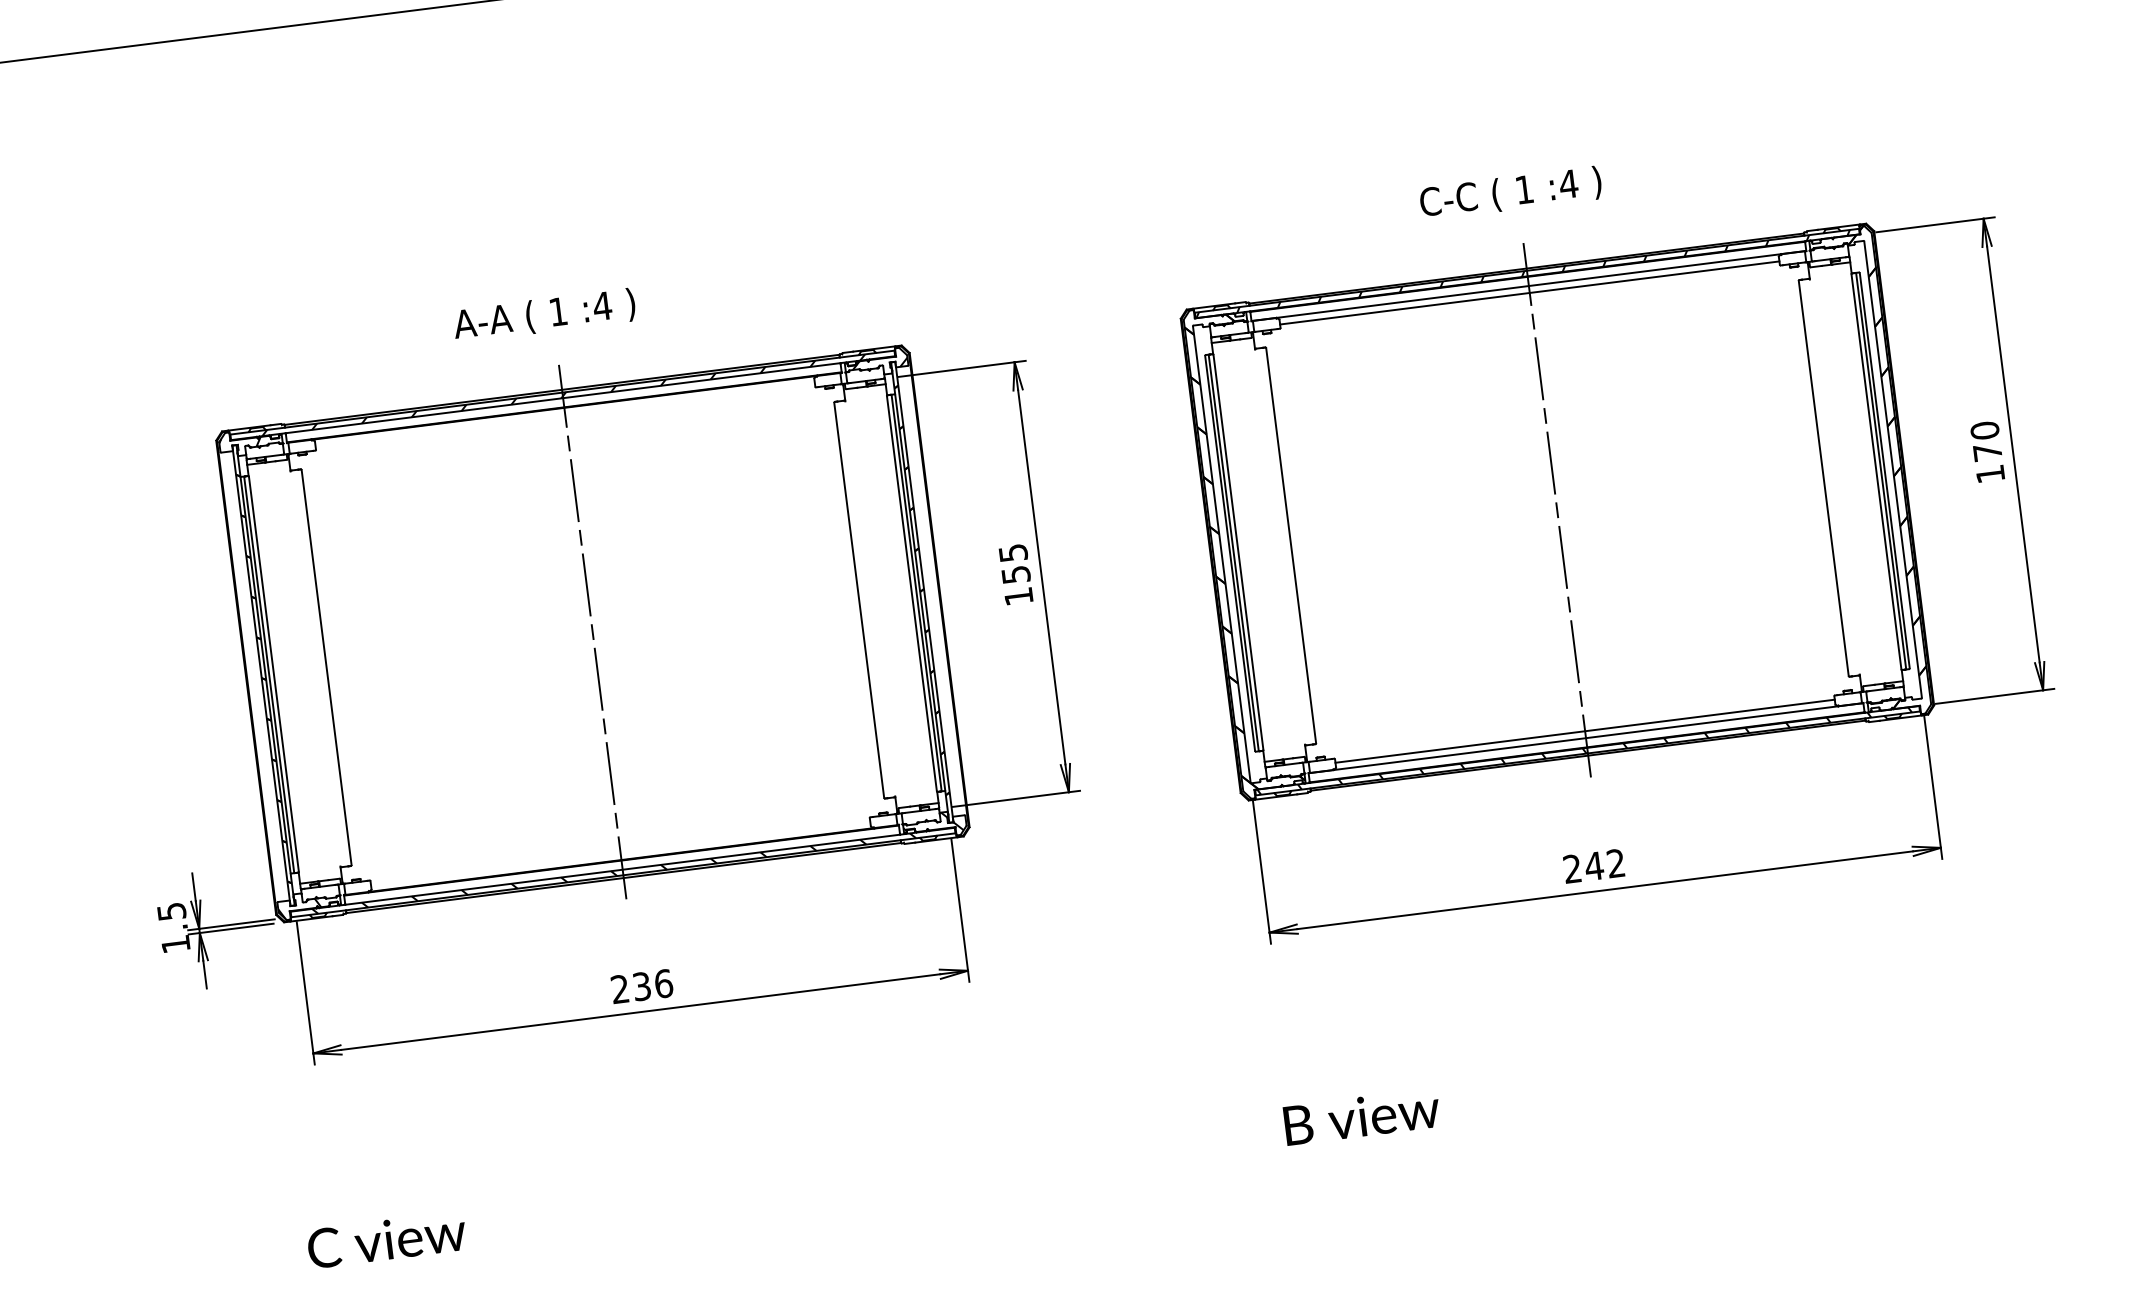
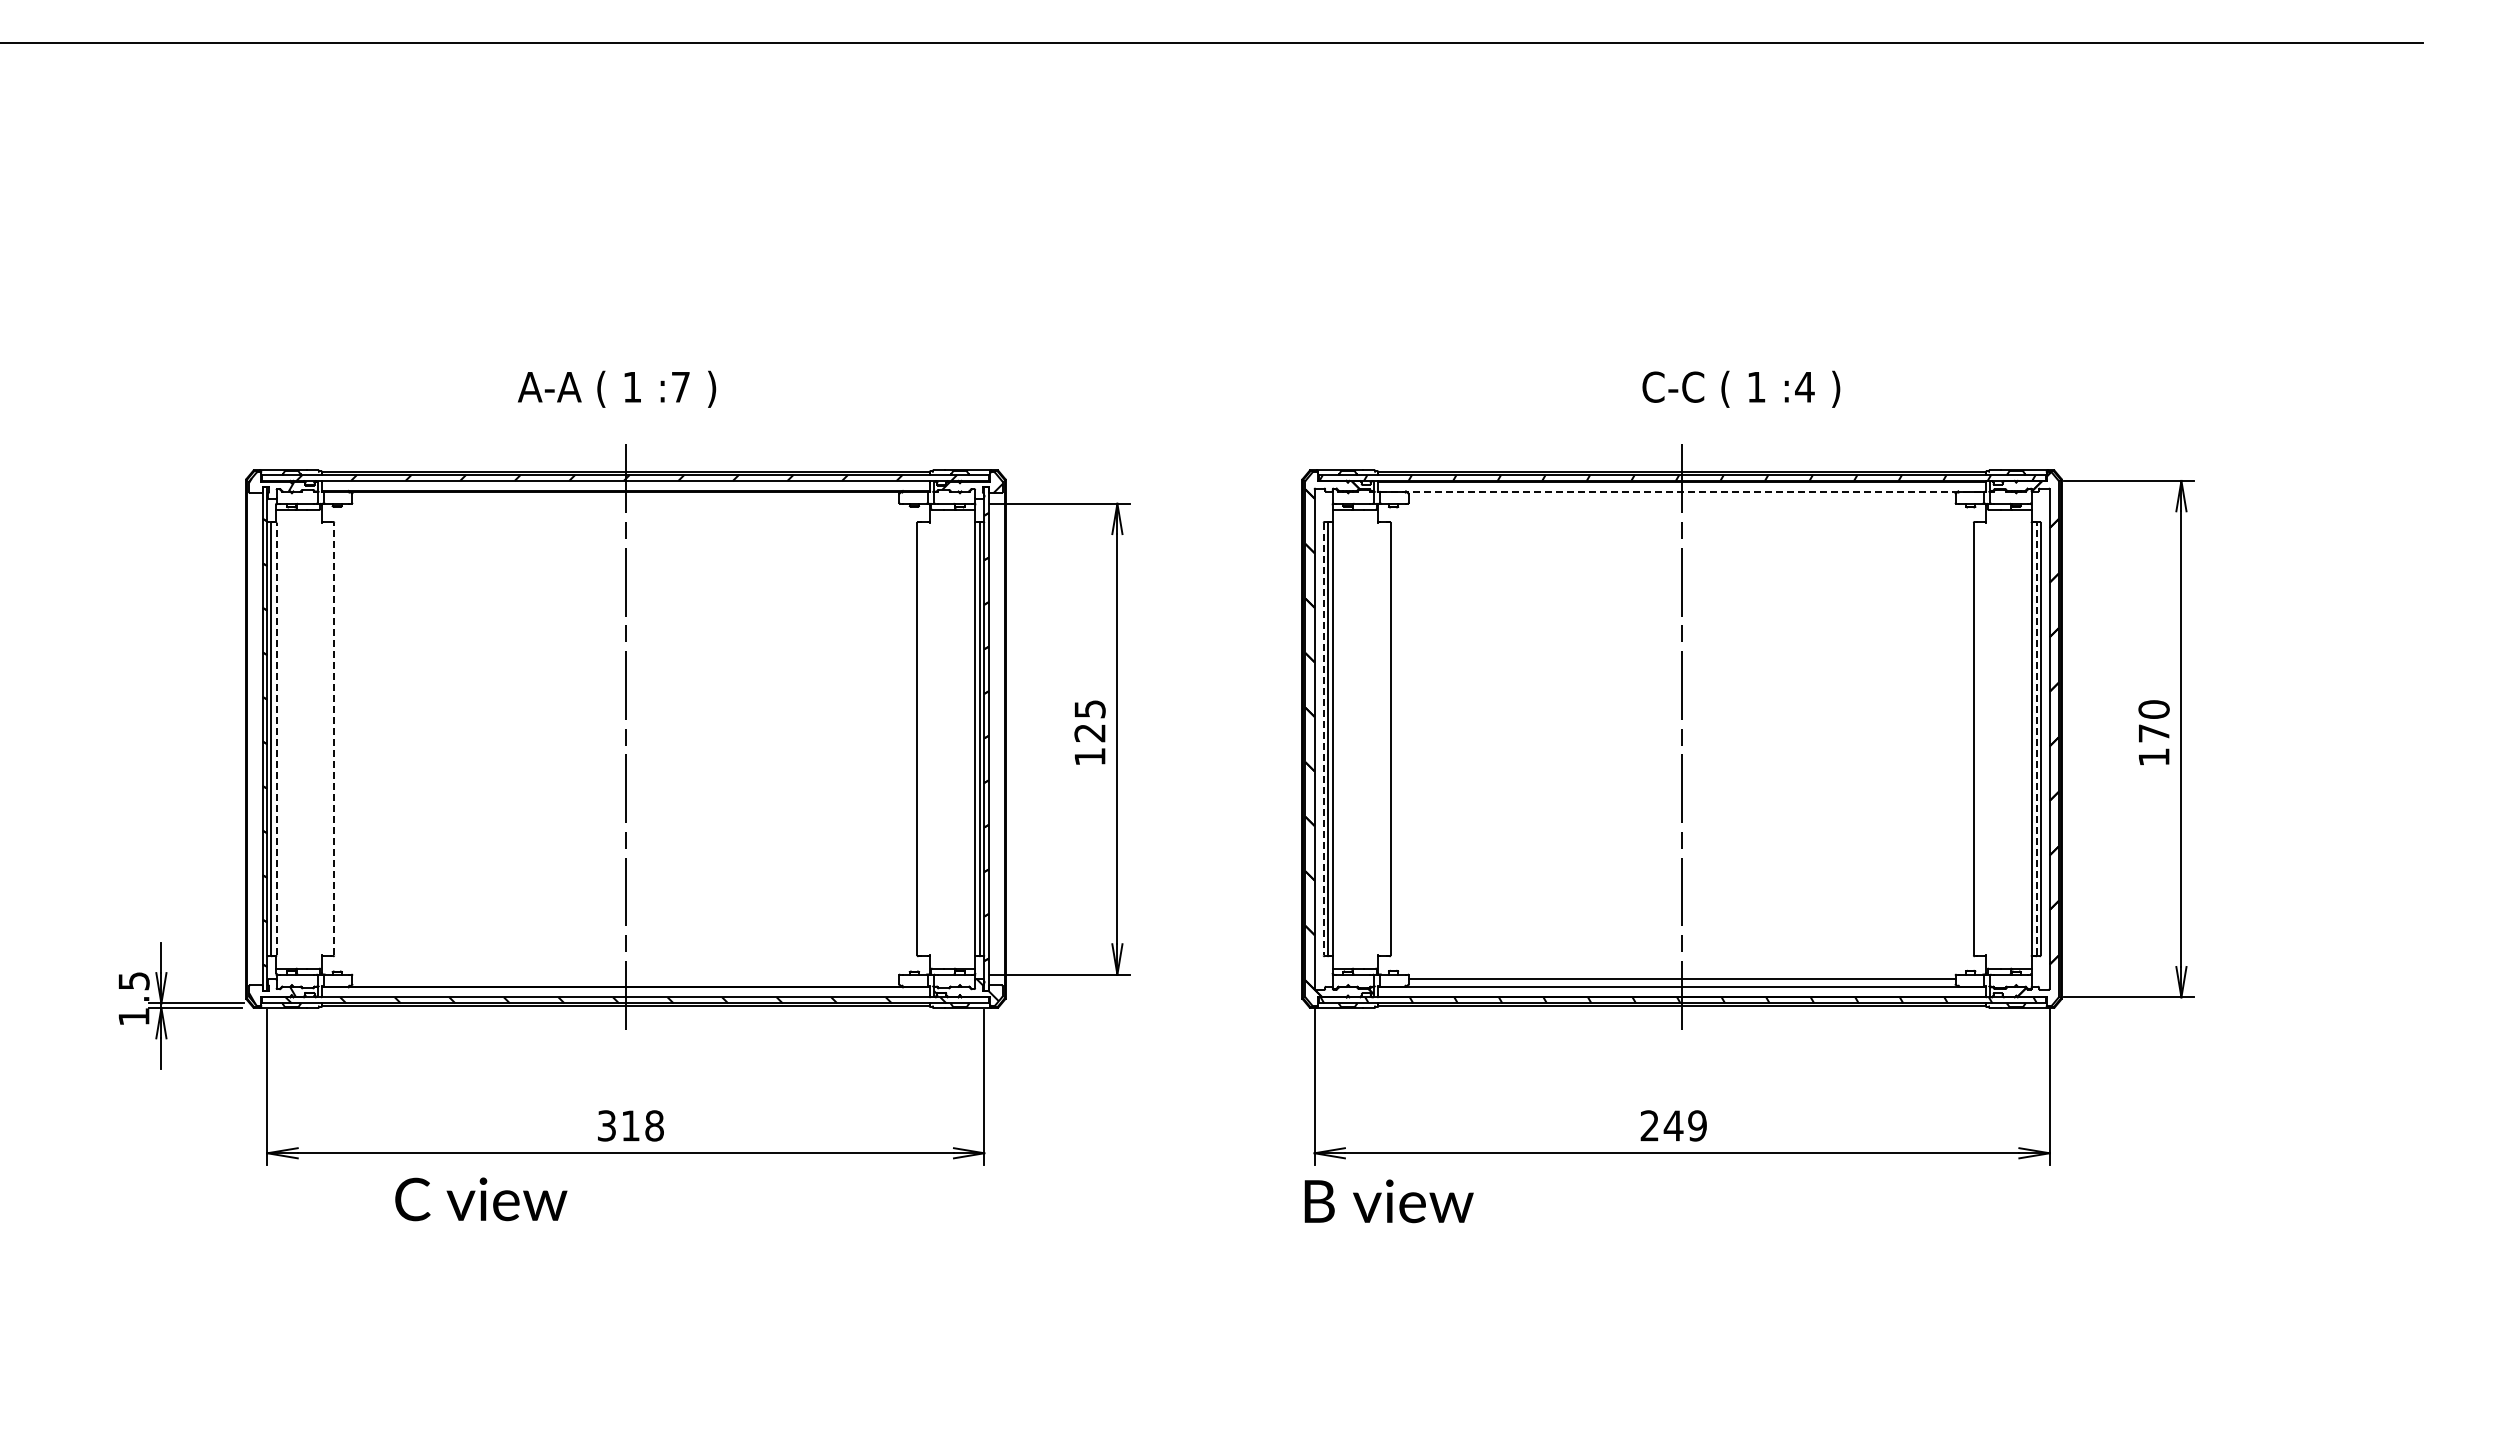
text: (1510, 192) -> (1741, 388), moved
line: (1529, 285) -> (1682, 491), solid -> dashed
line: (1529, 293) -> (1681, 499), removed
text: (602, 306) -> (680, 387), :4 -> :7
line: (1880, 470) -> (2036, 738), solid -> dashed
line: (1229, 553) -> (1323, 739), solid -> dashed
text: (1015, 575) -> (1089, 733), 155 -> 125
line: (326, 666) -> (334, 738), solid -> dashed
line: (273, 673) -> (276, 738), solid -> dashed
text: (1616, 863) -> (1697, 1125), 242 -> 249
text: (641, 986) -> (630, 1125), 236 -> 318
text: (1361, 1117) -> (1388, 1201), moved
text: (387, 1240) -> (481, 1199), moved

